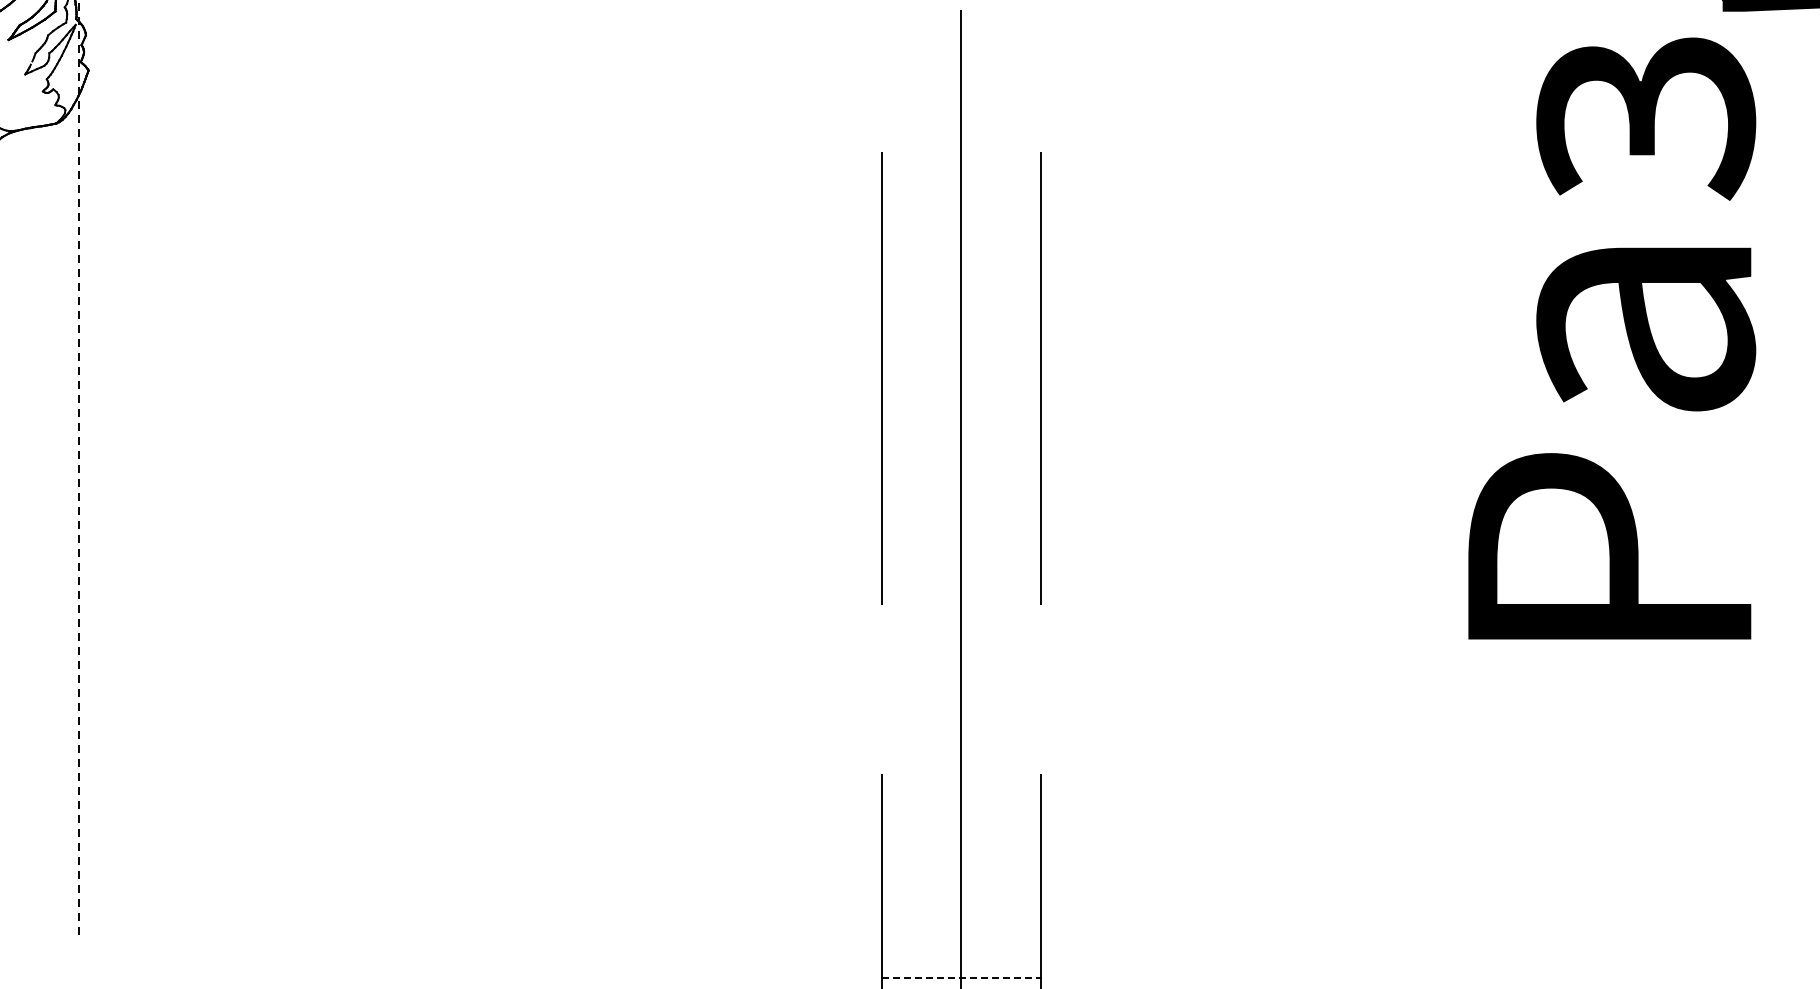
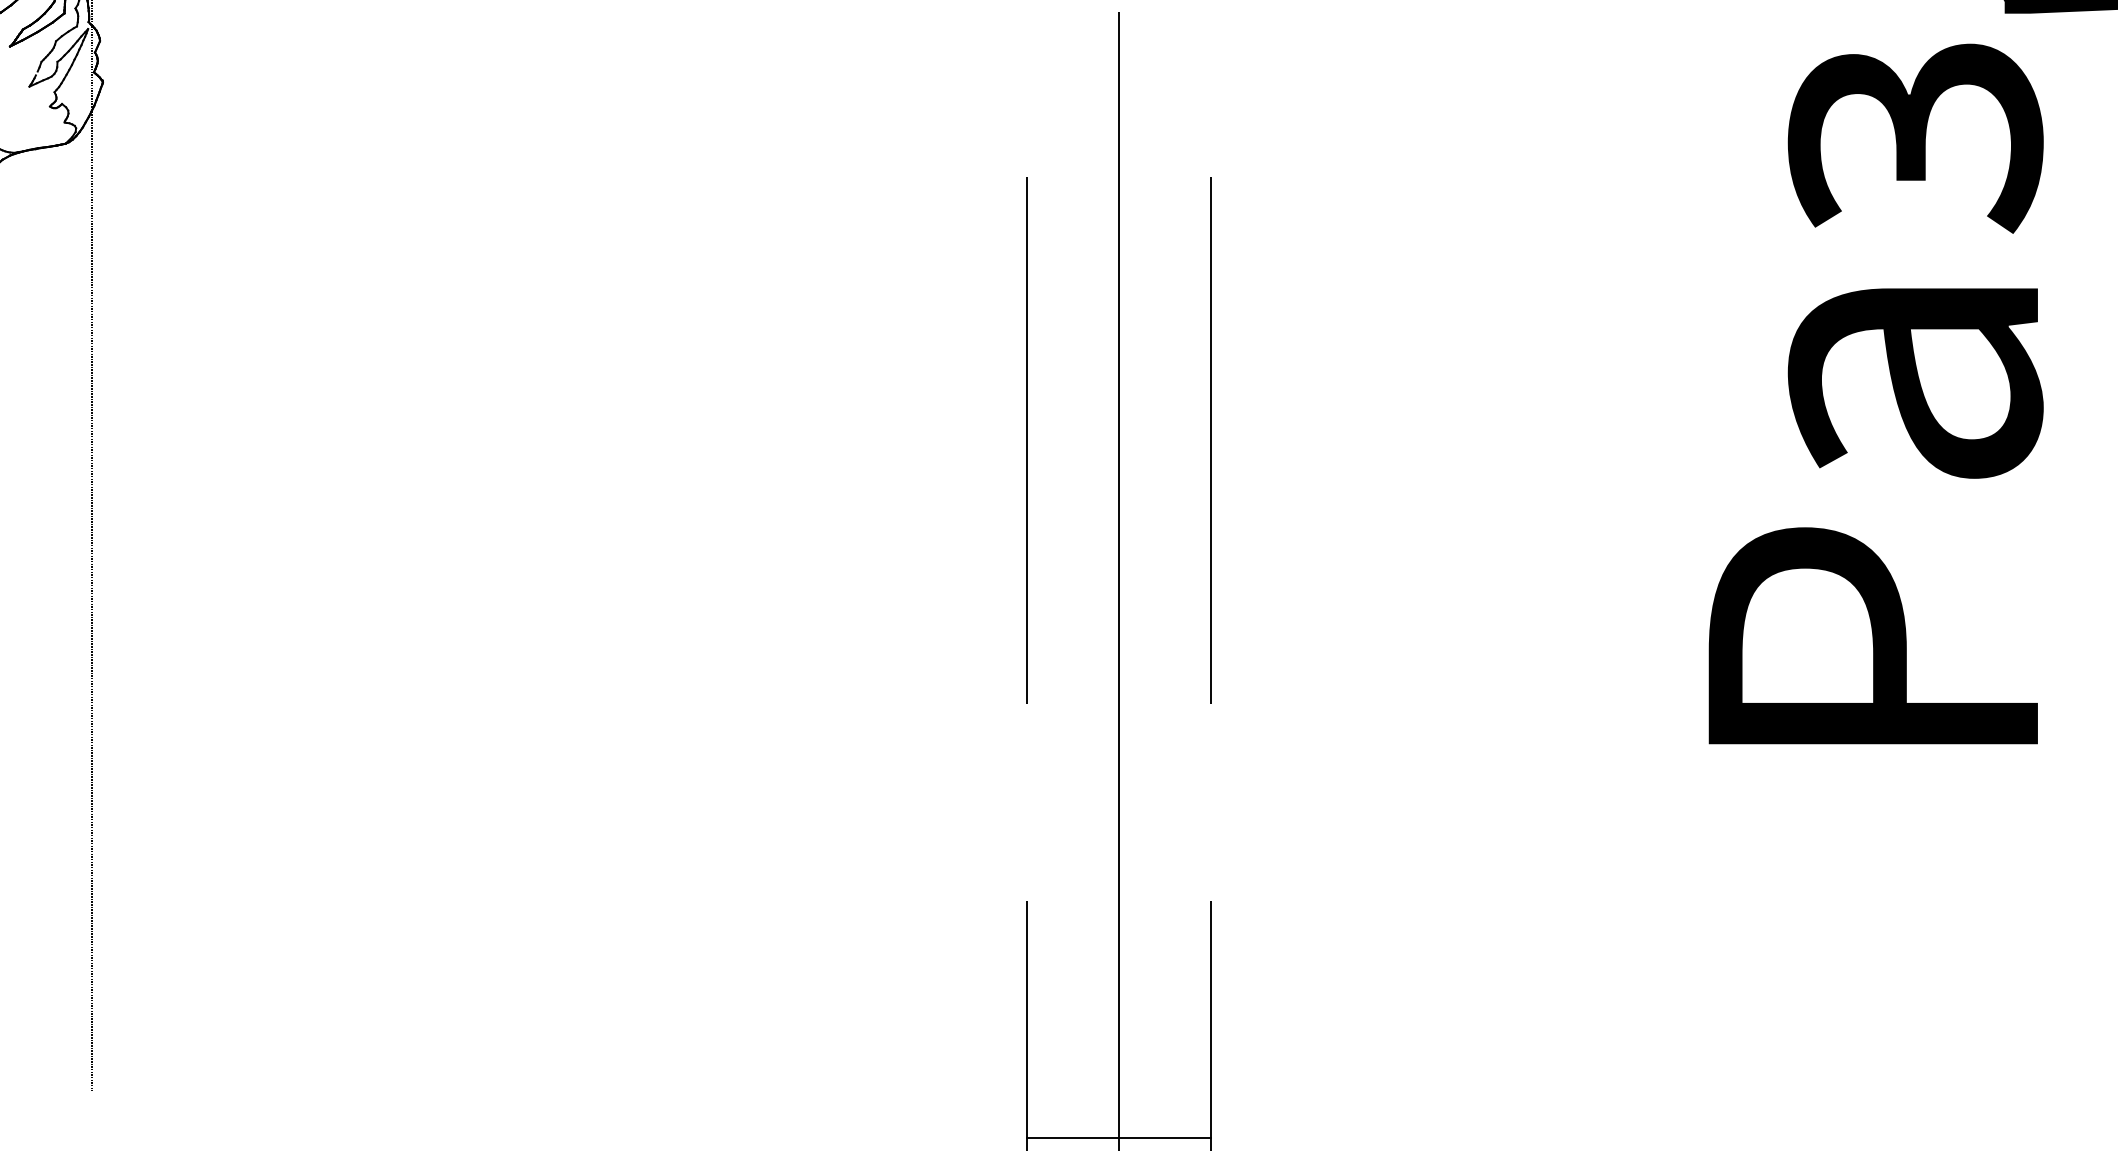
line: (961, 978) -> (1118, 1138), dashed -> solid

